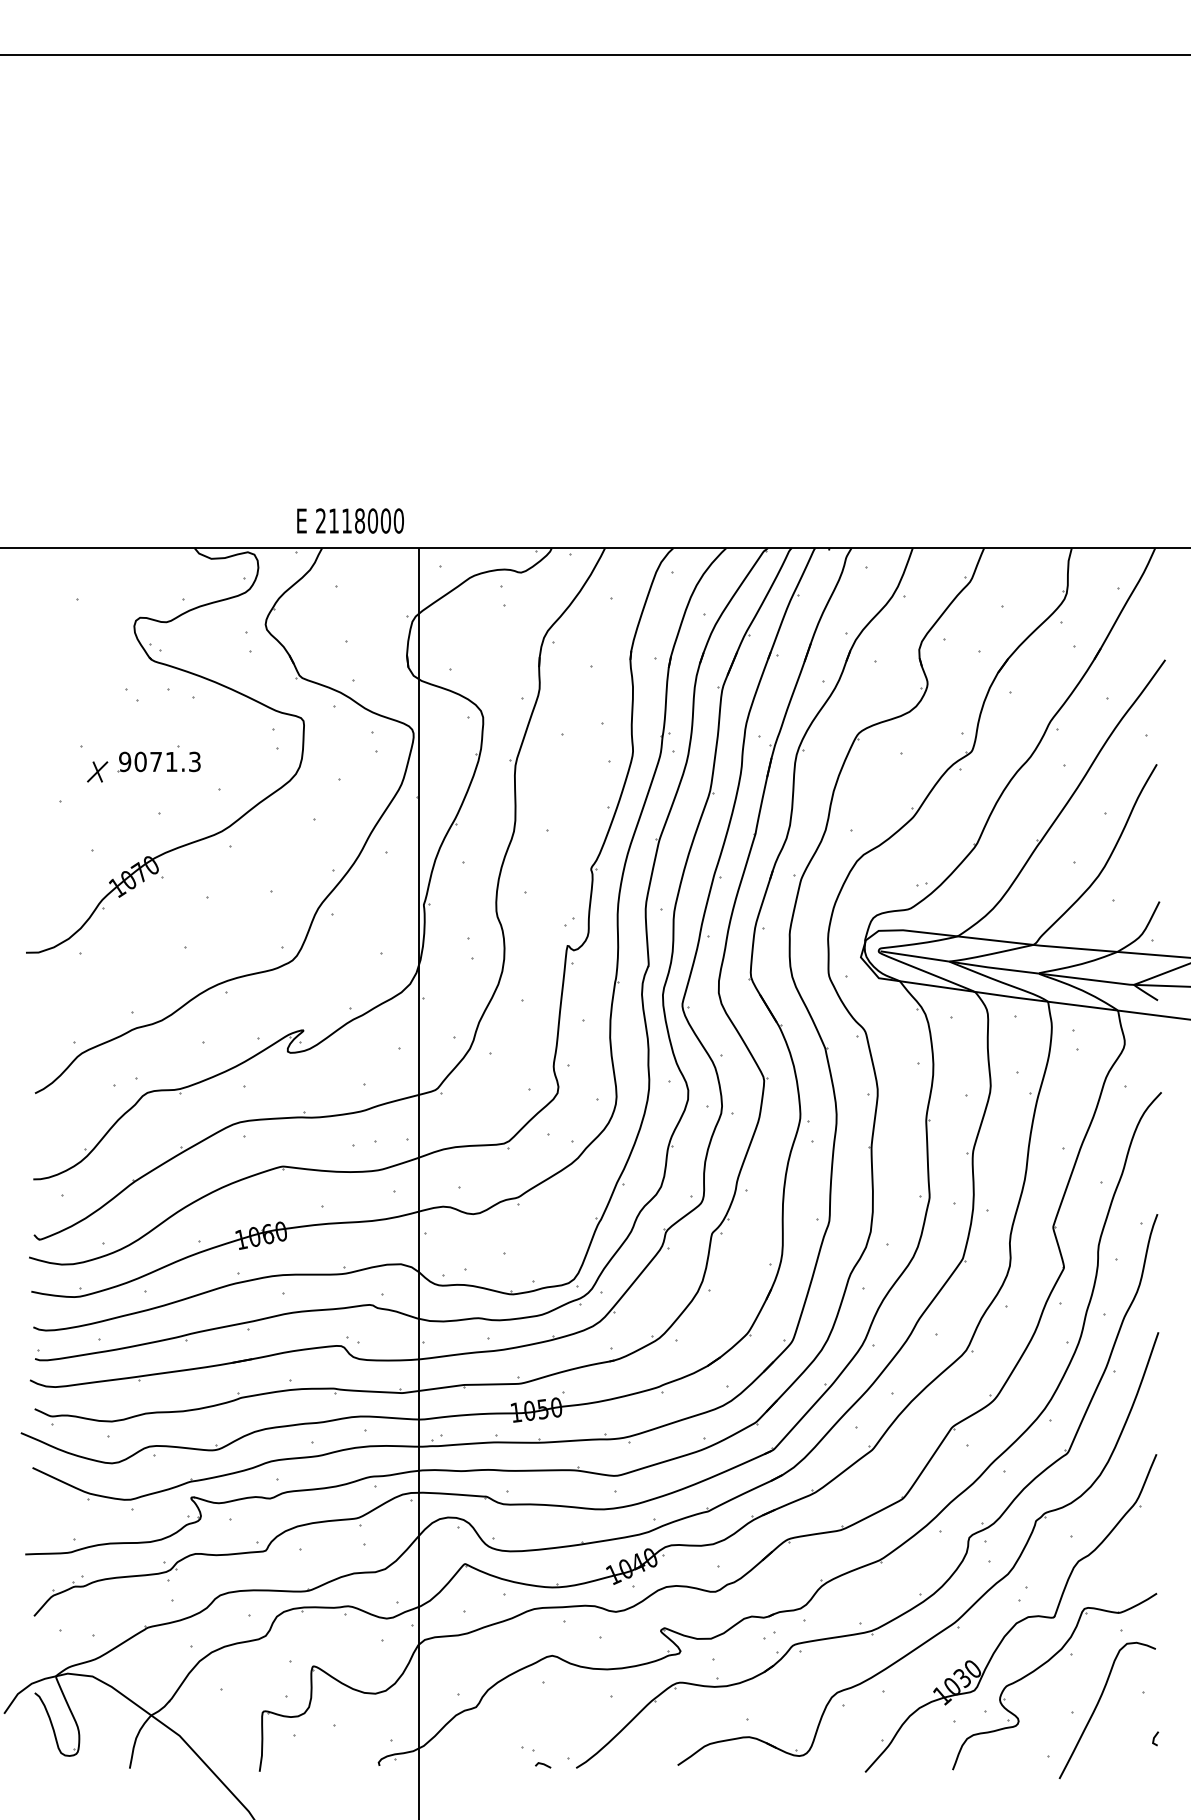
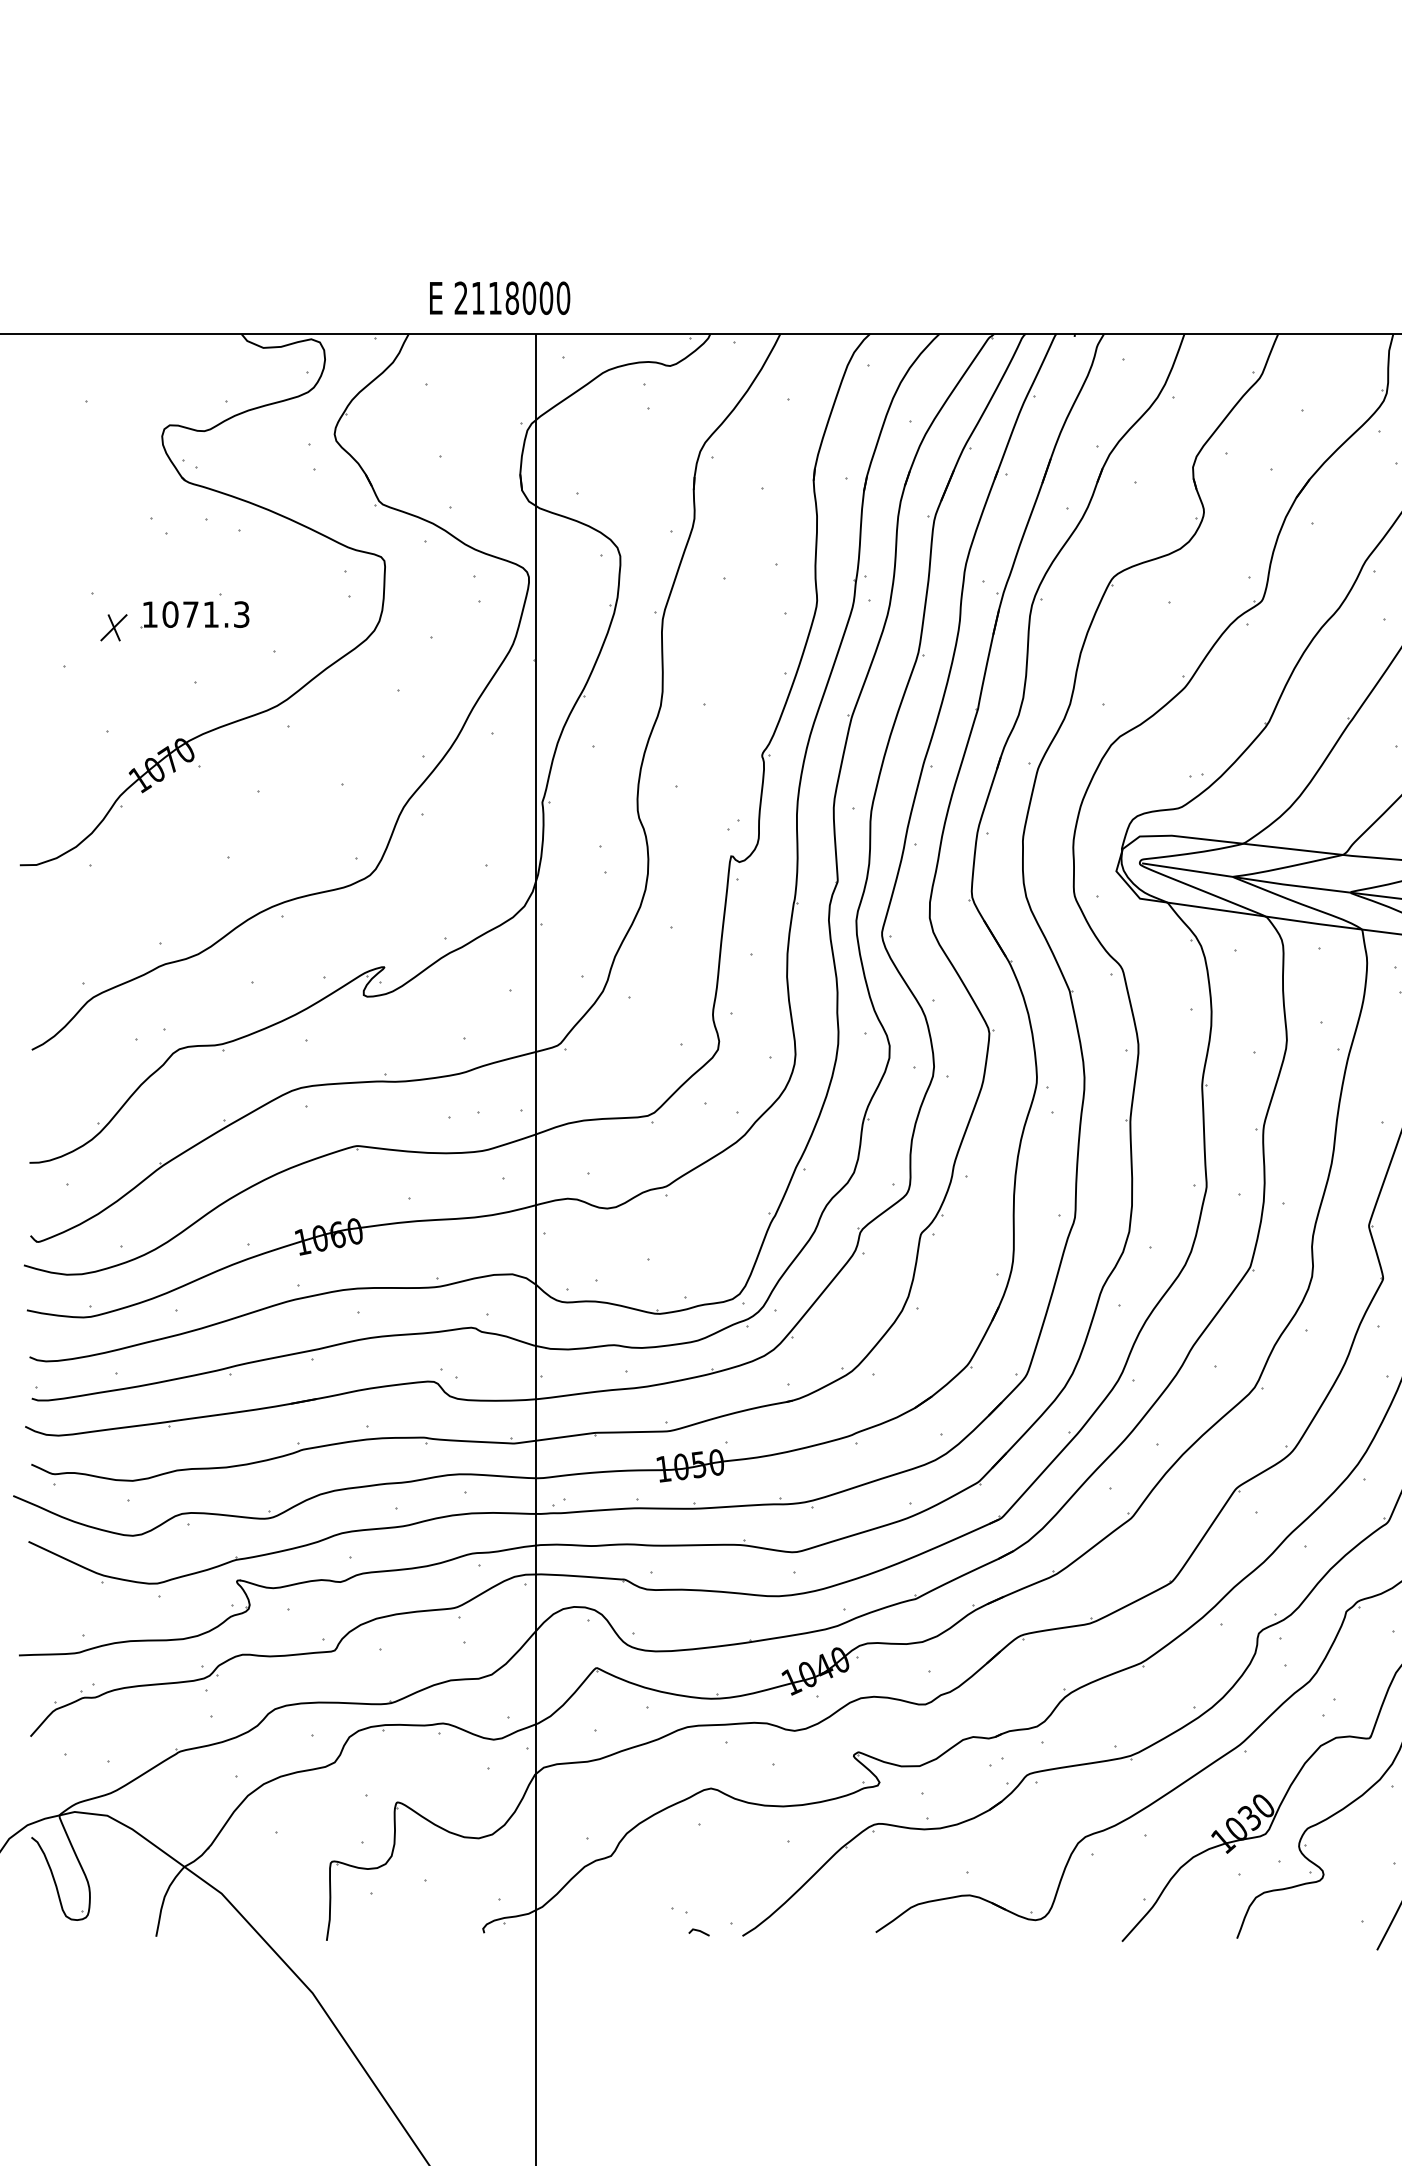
text: (350, 520) -> (499, 297), moved
text: (125, 761) -> (150, 614), 9071.3 -> 1071.3

